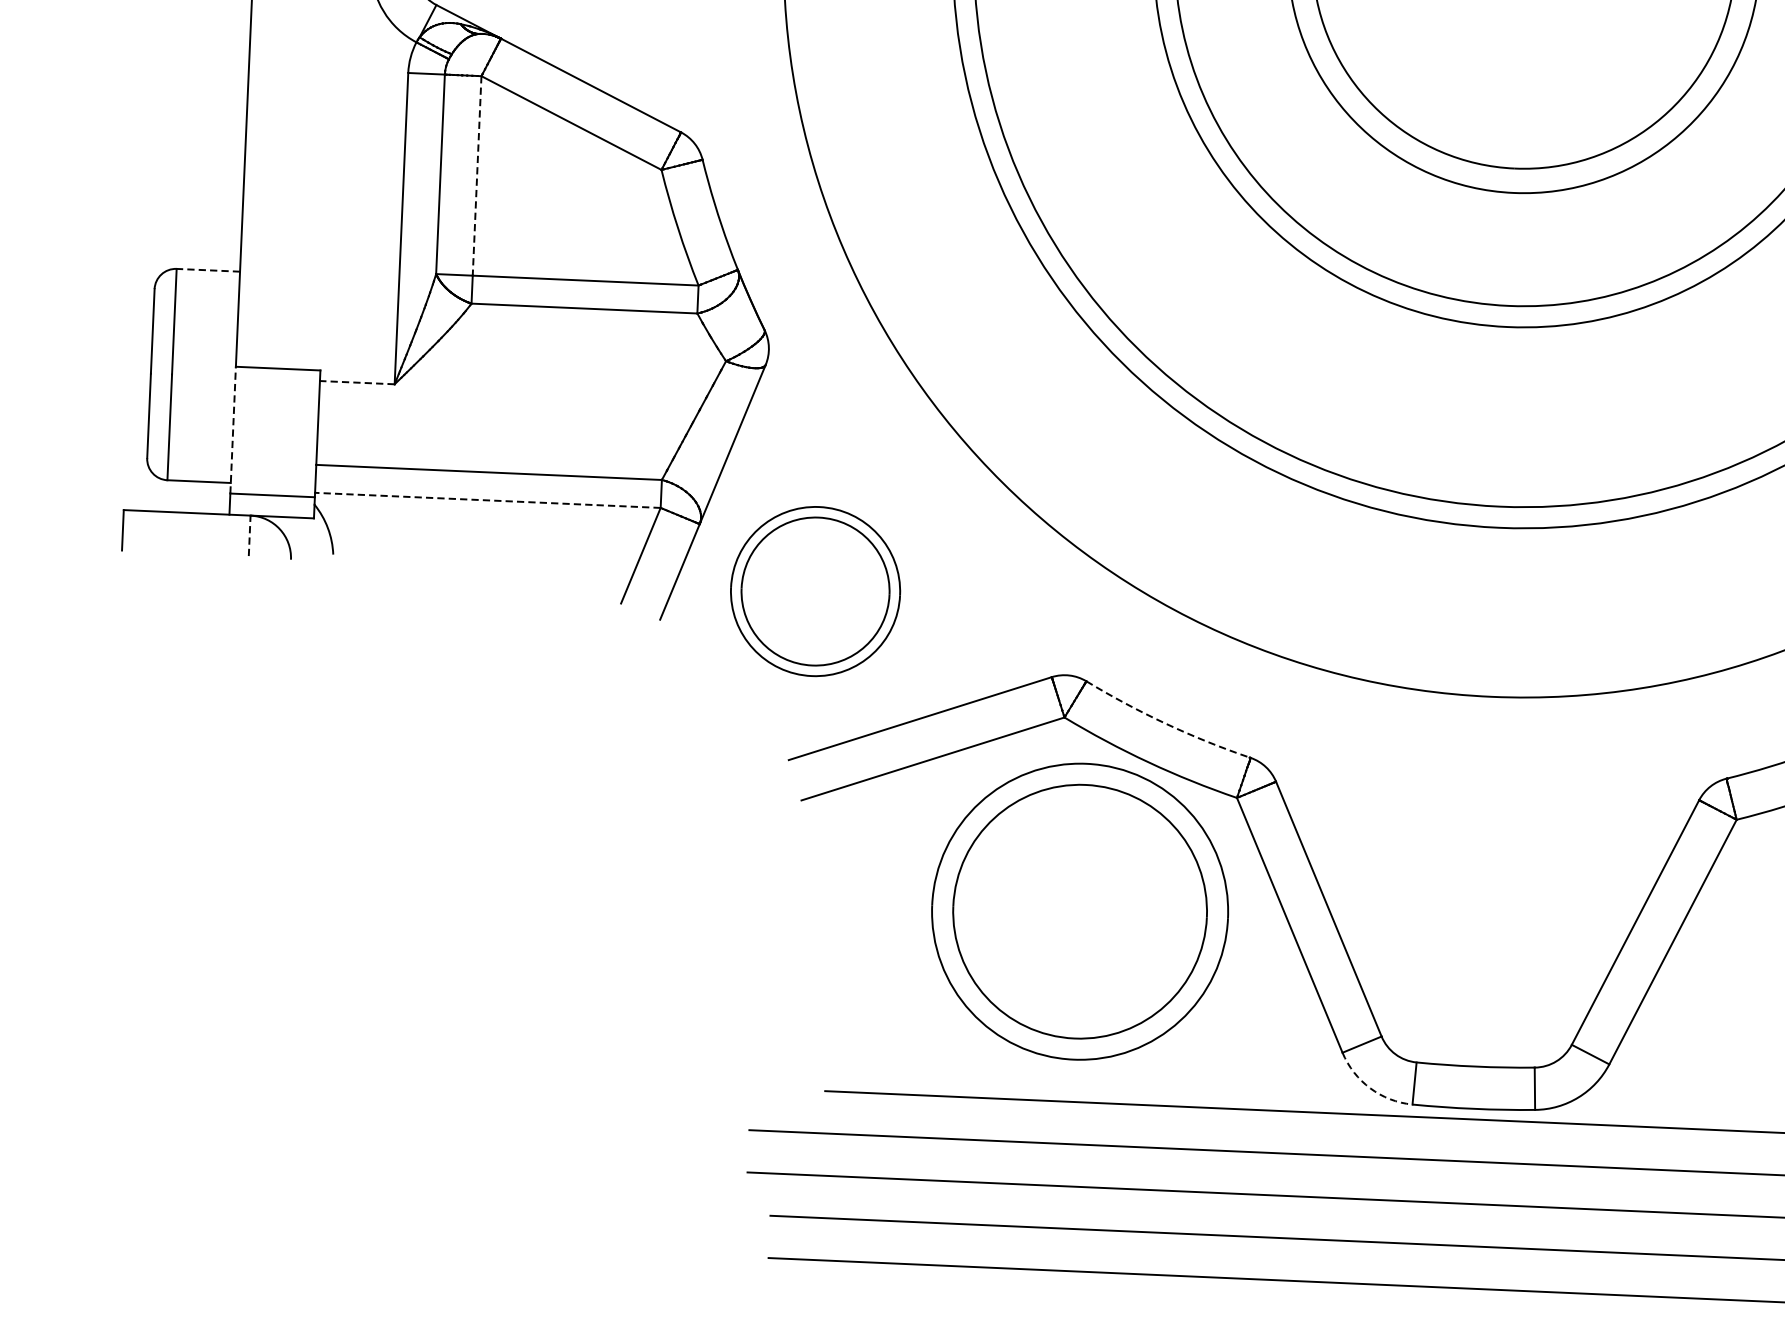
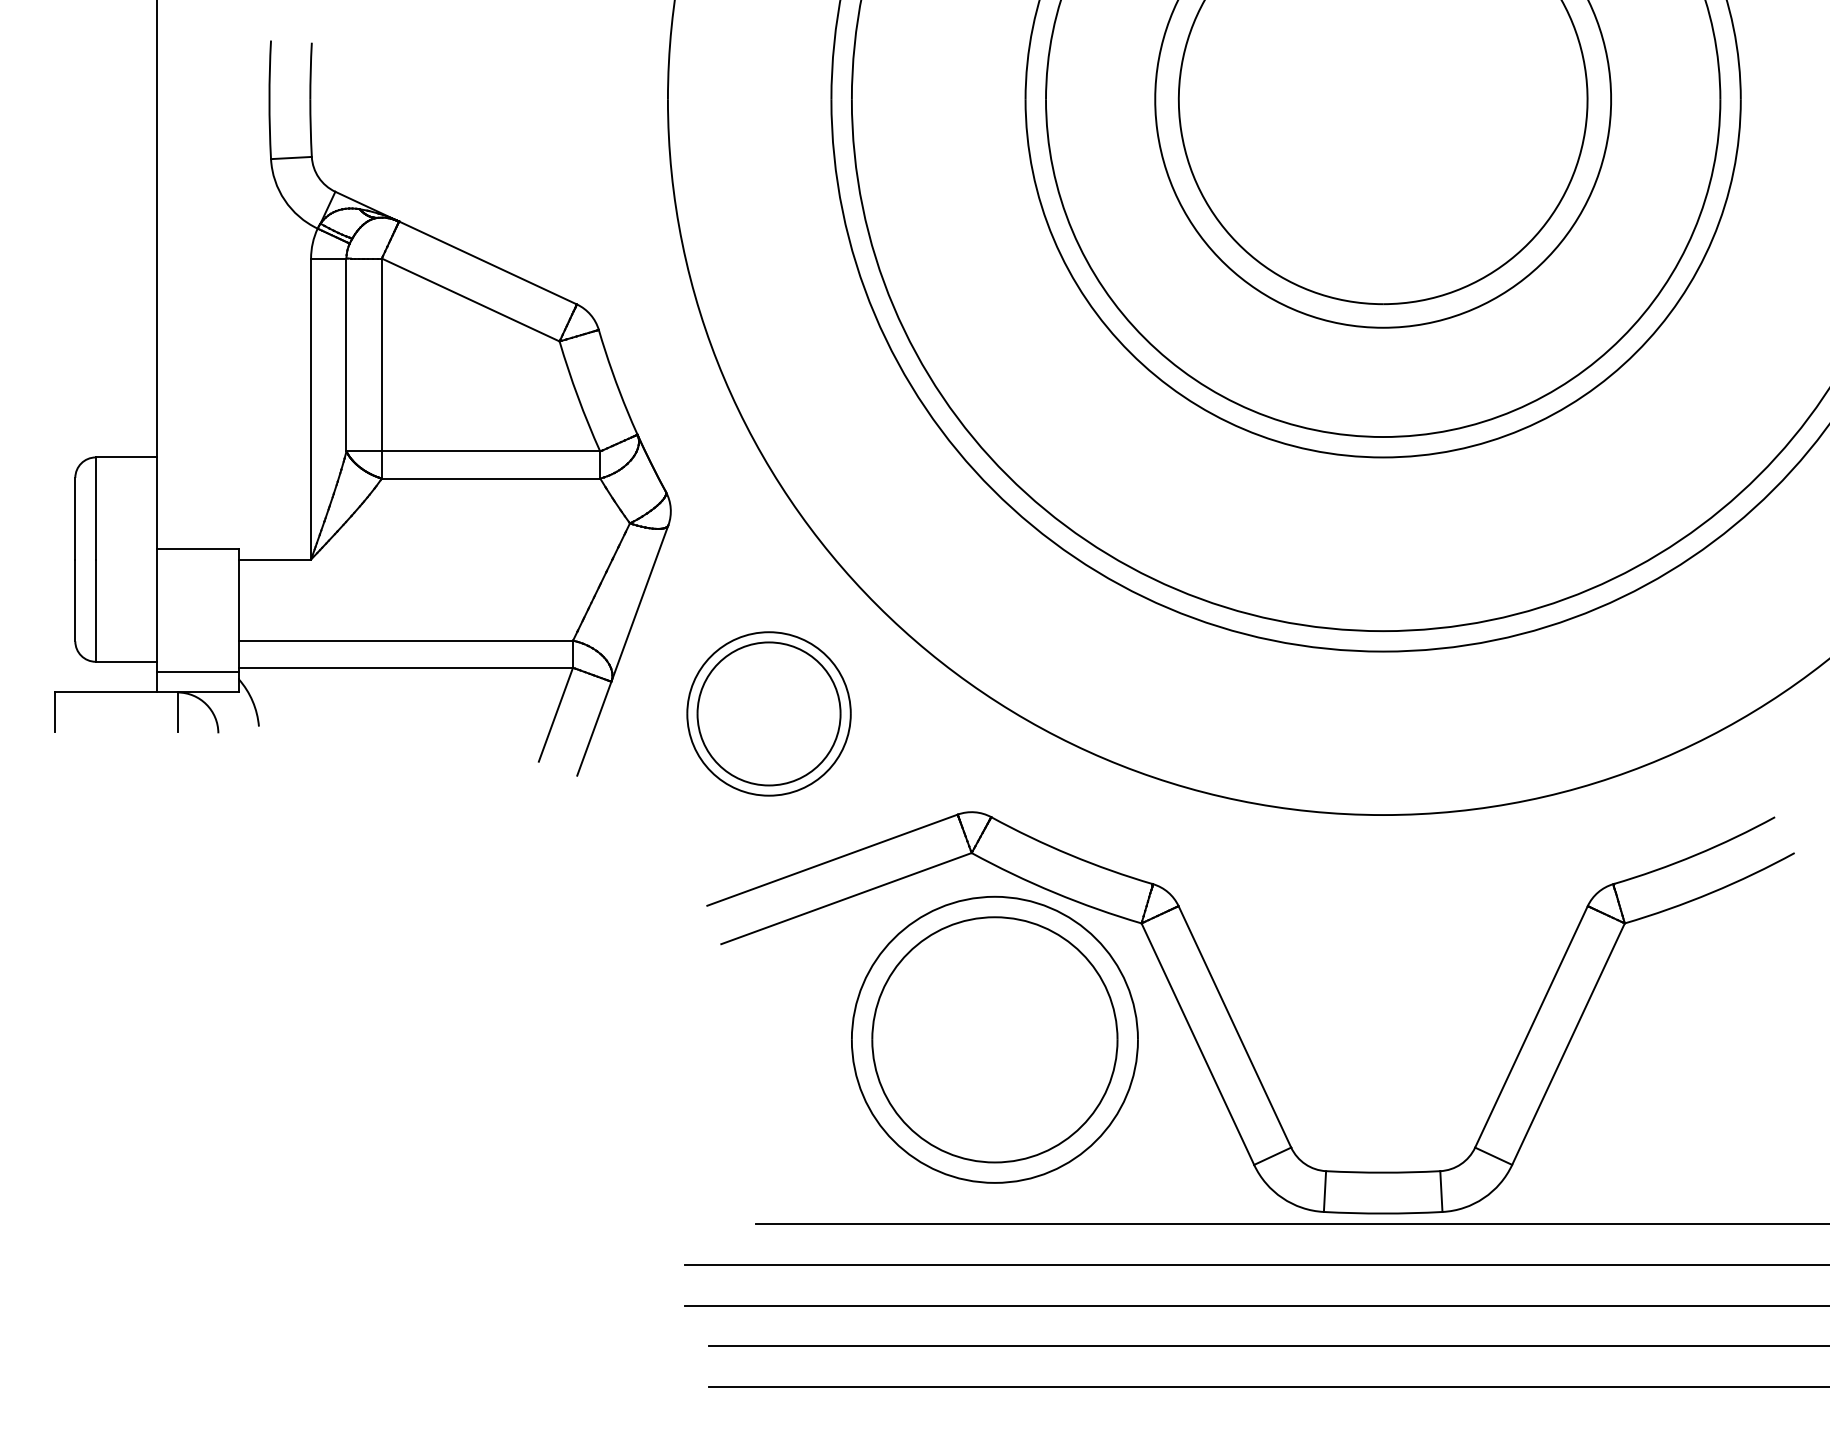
line: (476, 176) -> (381, 355), dashed -> solid
line: (208, 270) -> (126, 457), dashed -> solid
line: (356, 382) -> (274, 559), dashed -> solid
line: (233, 429) -> (157, 610), dashed -> solid
line: (487, 500) -> (405, 667), dashed -> solid
line: (249, 536) -> (177, 712), dashed -> solid
part: (814, 591) -> (768, 713), moved
arc: (1166, 724) -> (1070, 855), dashed -> solid
arc: (1370, 1088) -> (1282, 1198), dashed -> solid

